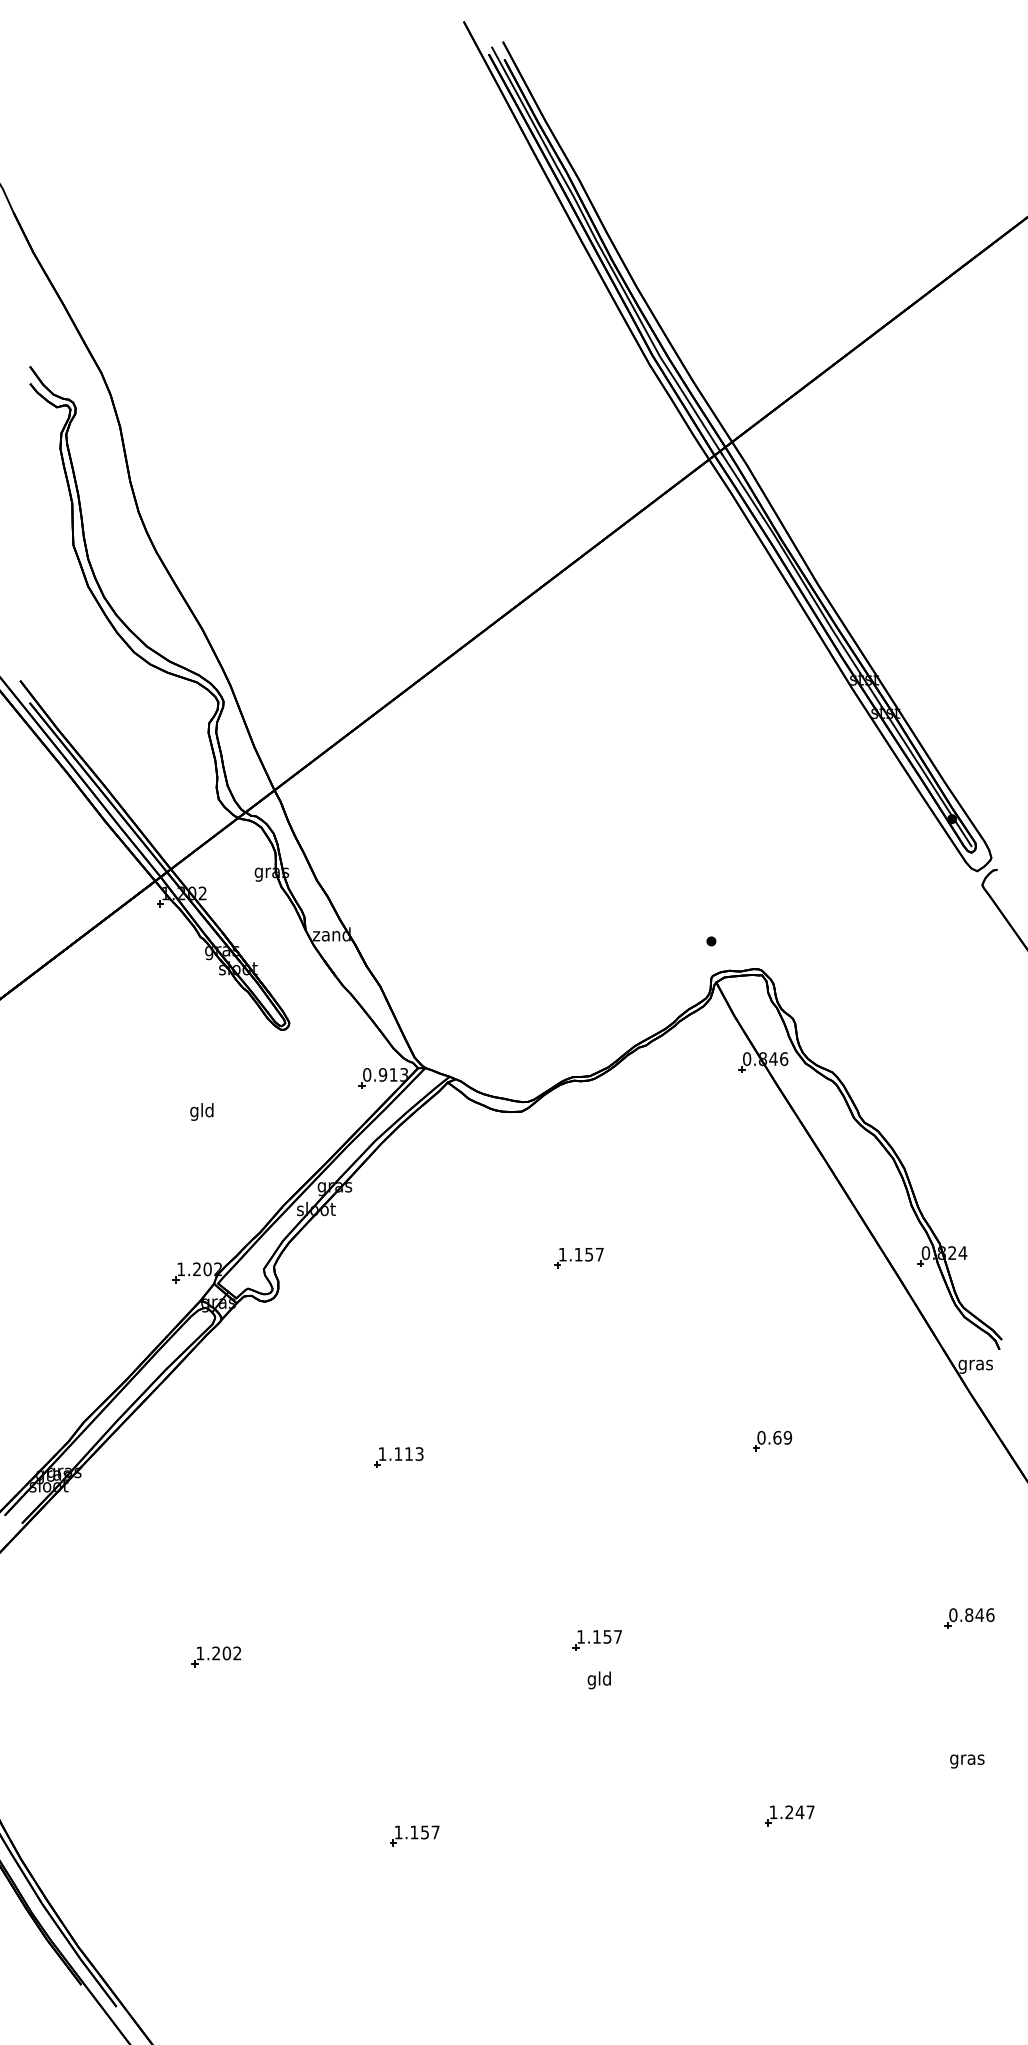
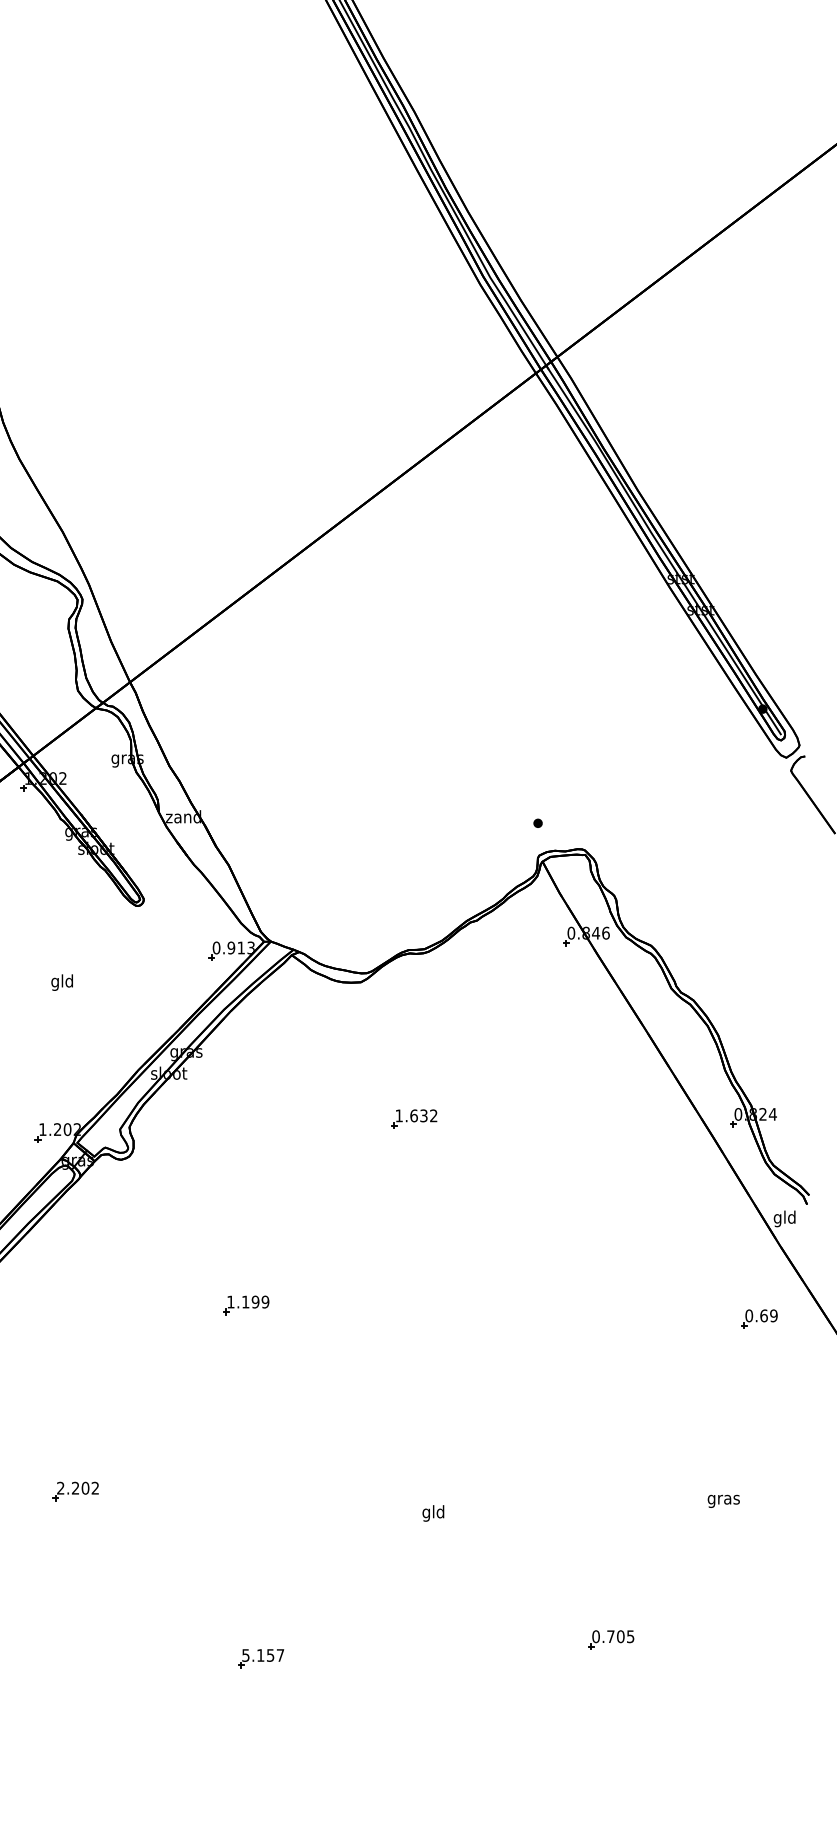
text: (588, 1254) -> (423, 1115), 1.157 -> 1.632
text: (975, 1364) -> (784, 1218), gras -> gld
part: (772, 1440) -> (759, 1318), moved
text: (413, 1453) -> (259, 1301), 1.113 -> 1.199
part: (969, 1618) -> (779, 1455), removed
part: (596, 1640) -> (430, 1476), removed
text: (200, 1653) -> (60, 1488), 1.202 -> 2.202
text: (967, 1761) -> (723, 1501), moved
text: (791, 1812) -> (612, 1636), 1.247 -> 0.705
text: (398, 1832) -> (245, 1655), 1.157 -> 5.157

